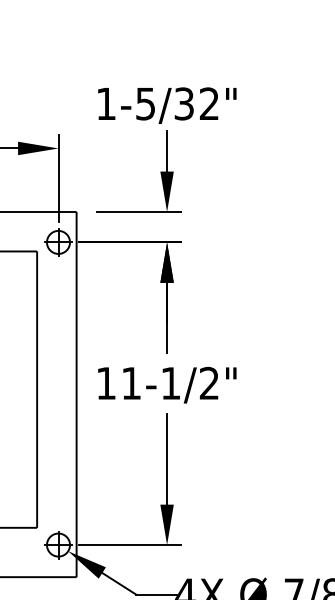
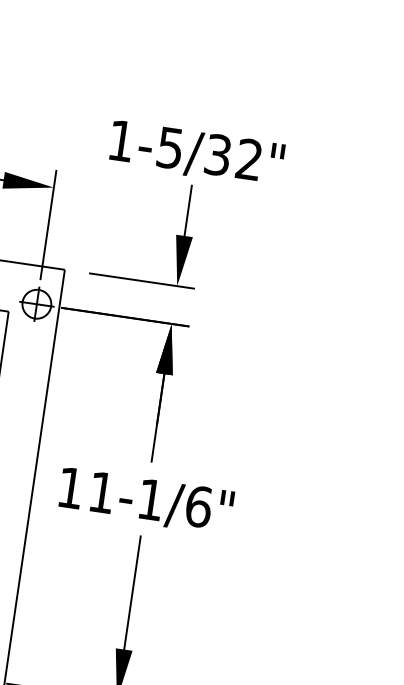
text: (209, 382) -> (198, 505), 11-1/2" -> 11-1/6"

